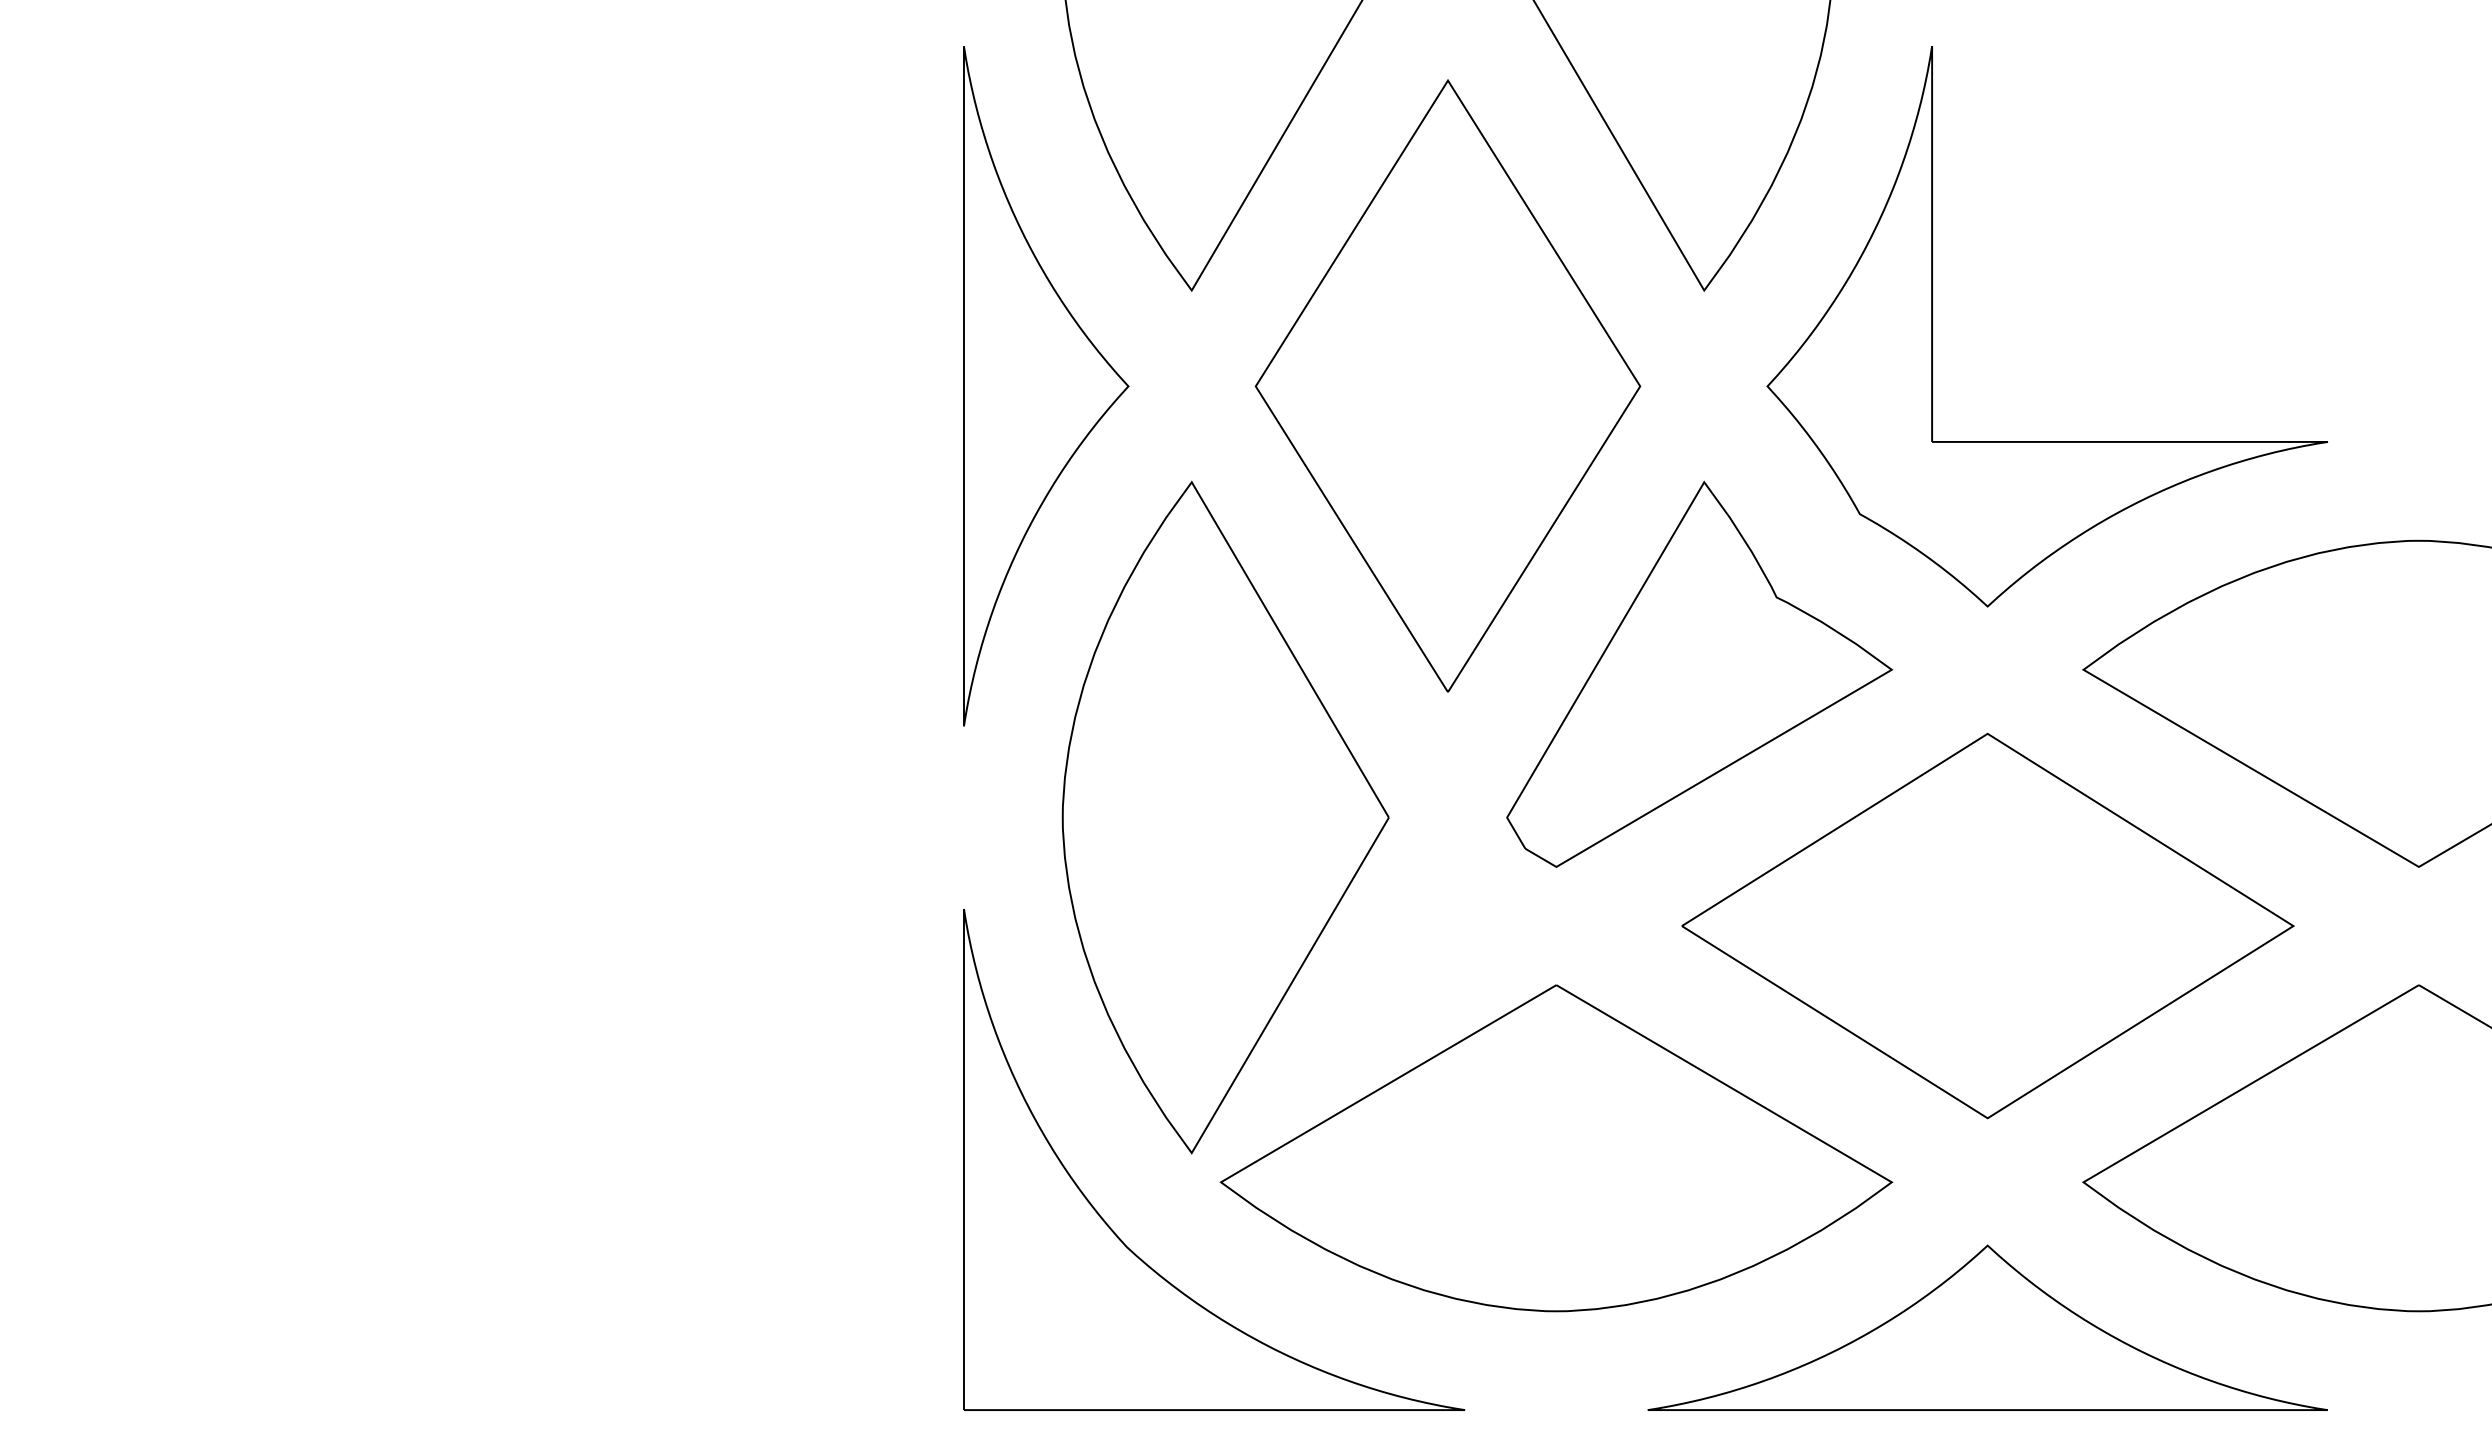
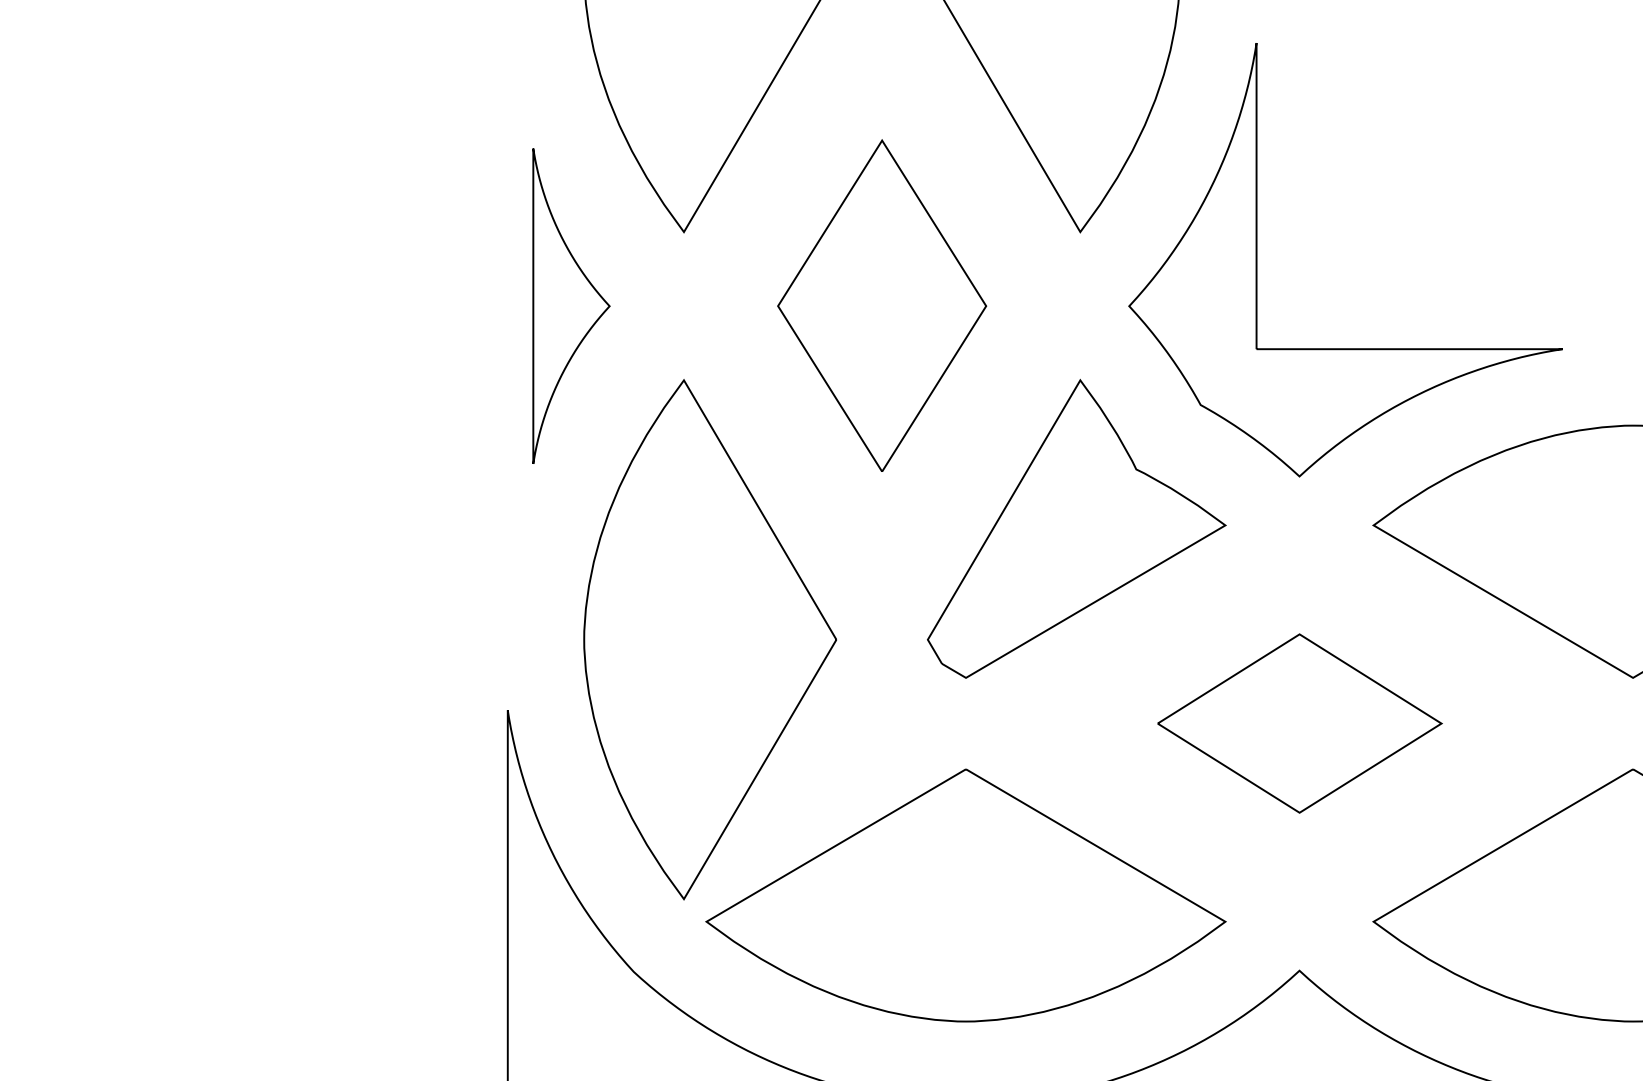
part: (1447, 385) -> (881, 305), size x0.7
part: (1046, 386) -> (571, 306), size x0.6
part: (1987, 925) -> (1299, 723), size x0.6

